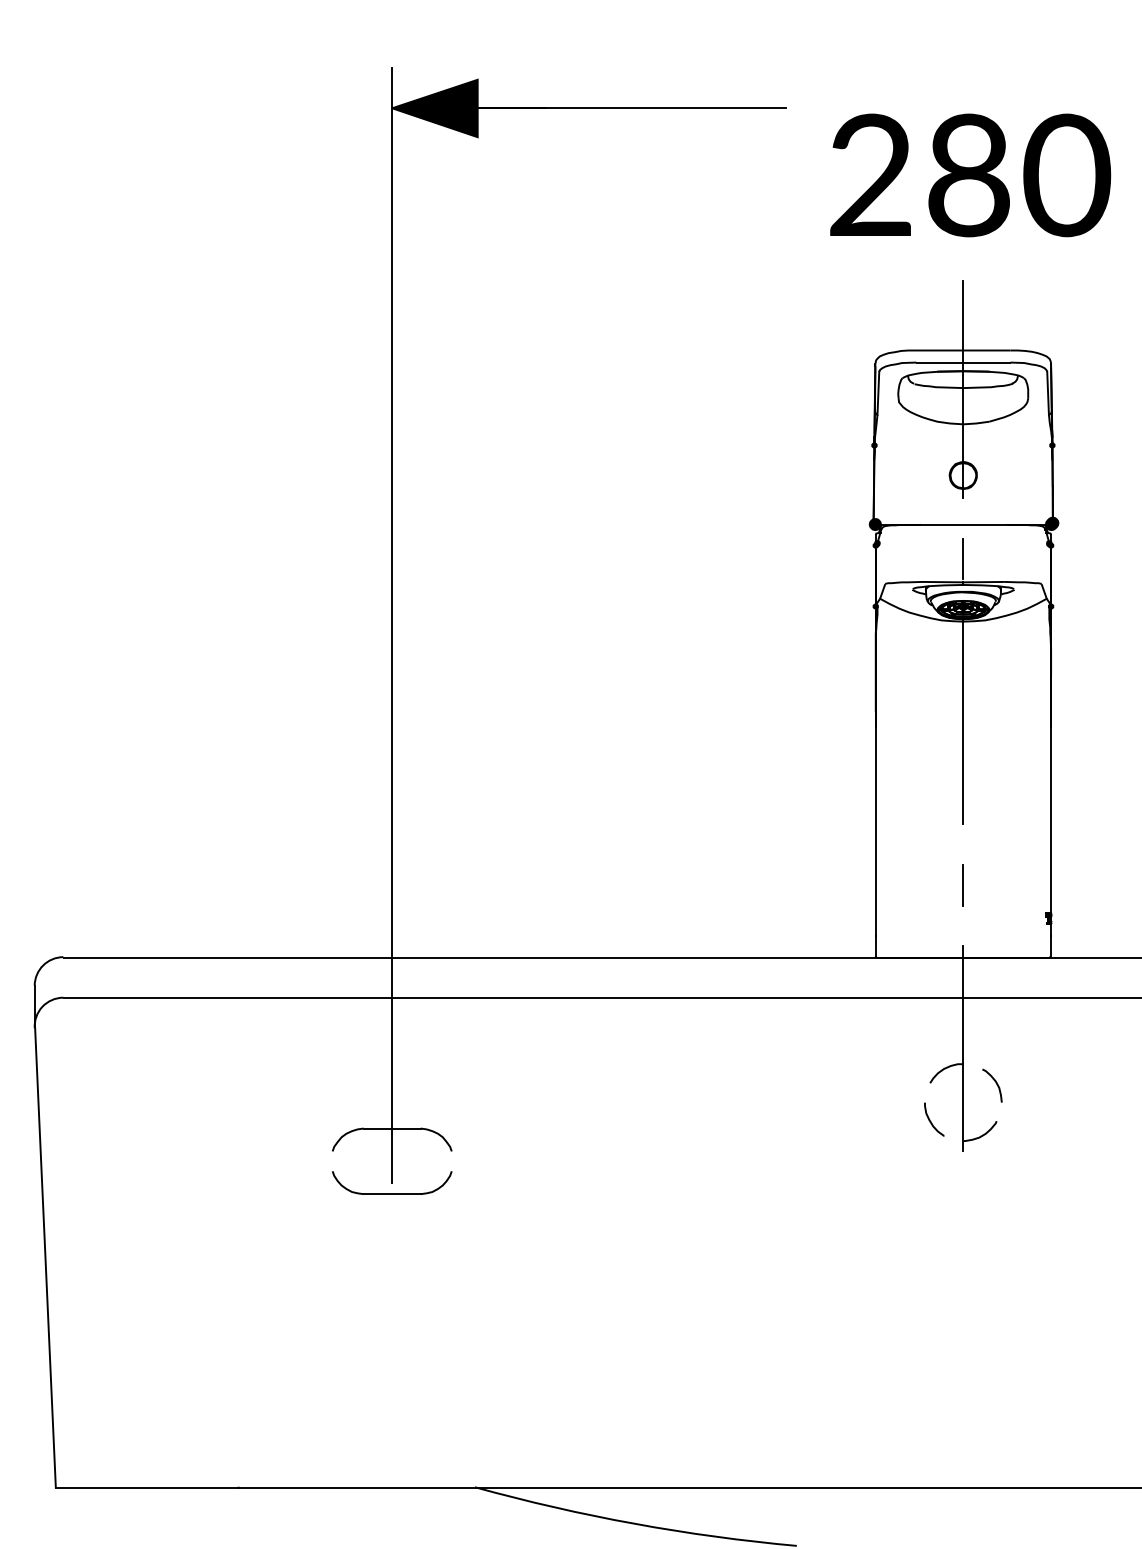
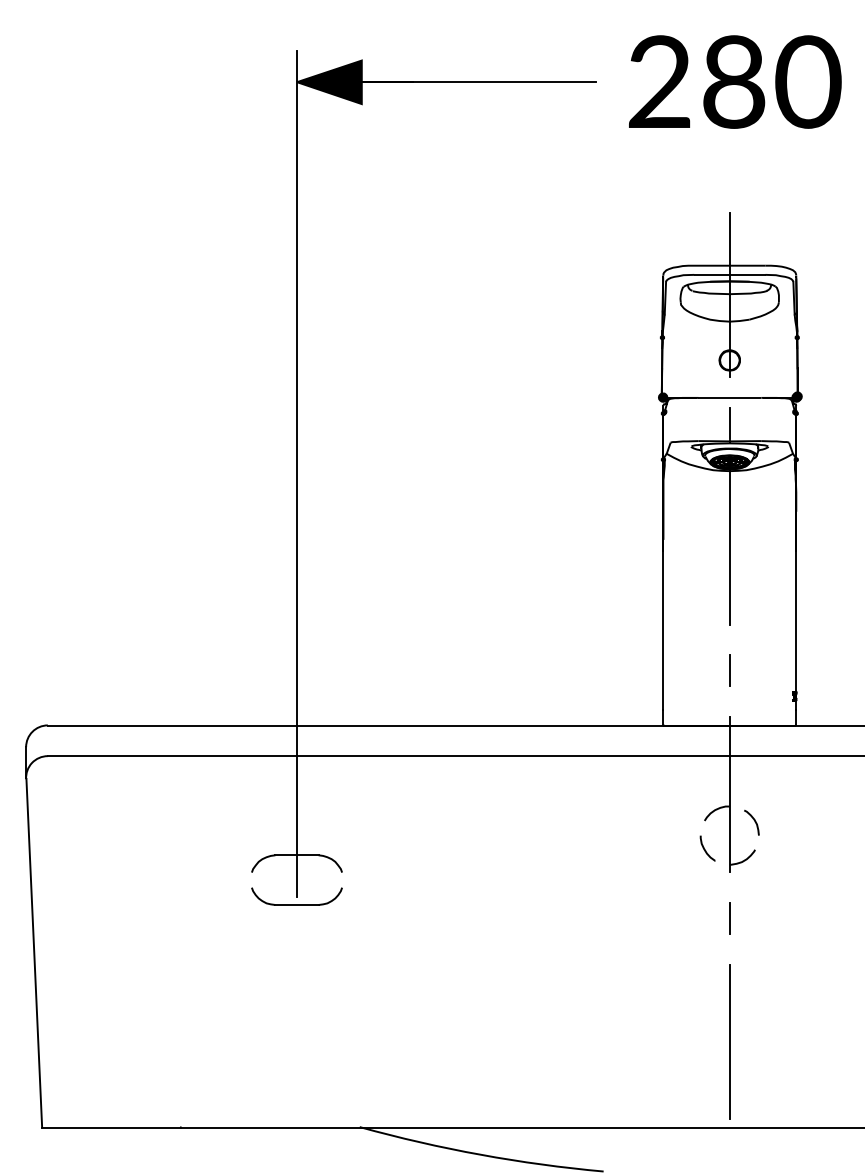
text: (970, 174) -> (735, 81), moved
line: (962, 1210) -> (729, 917), added
line: (962, 1374) -> (729, 1041), added

